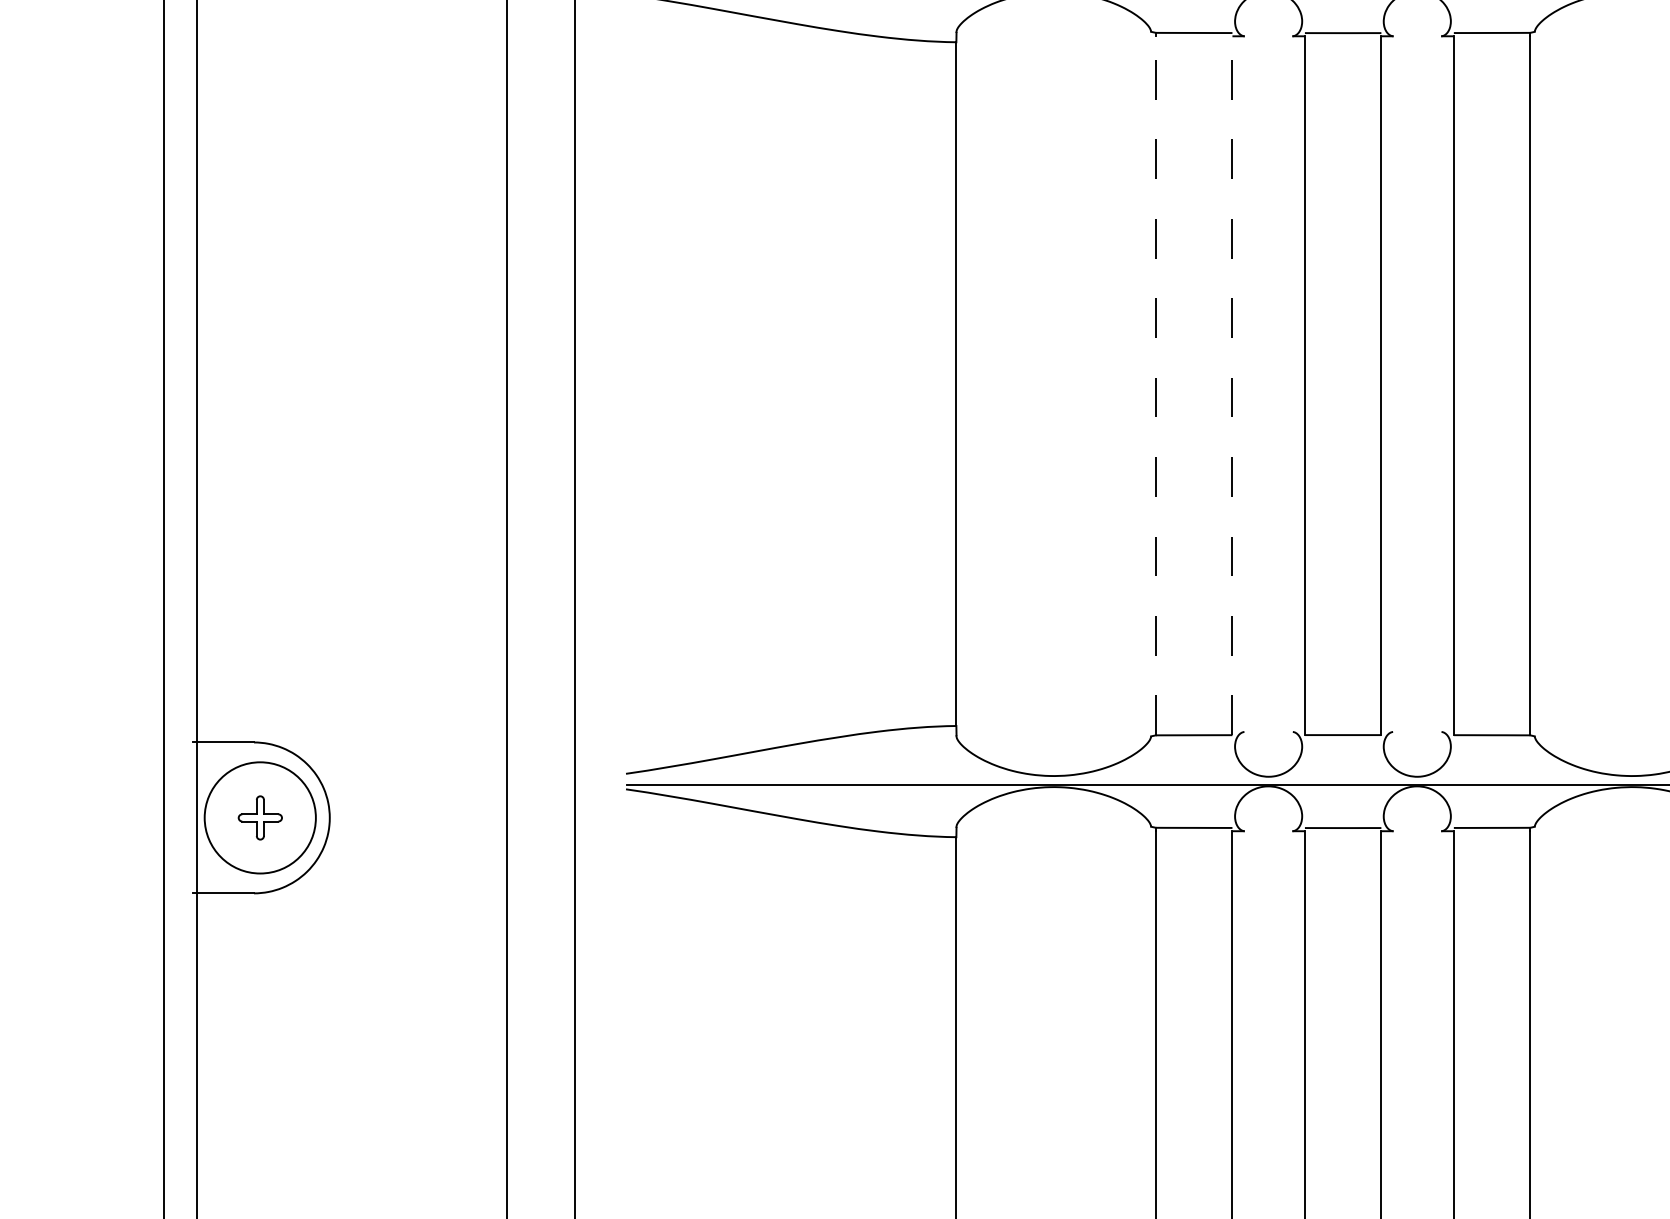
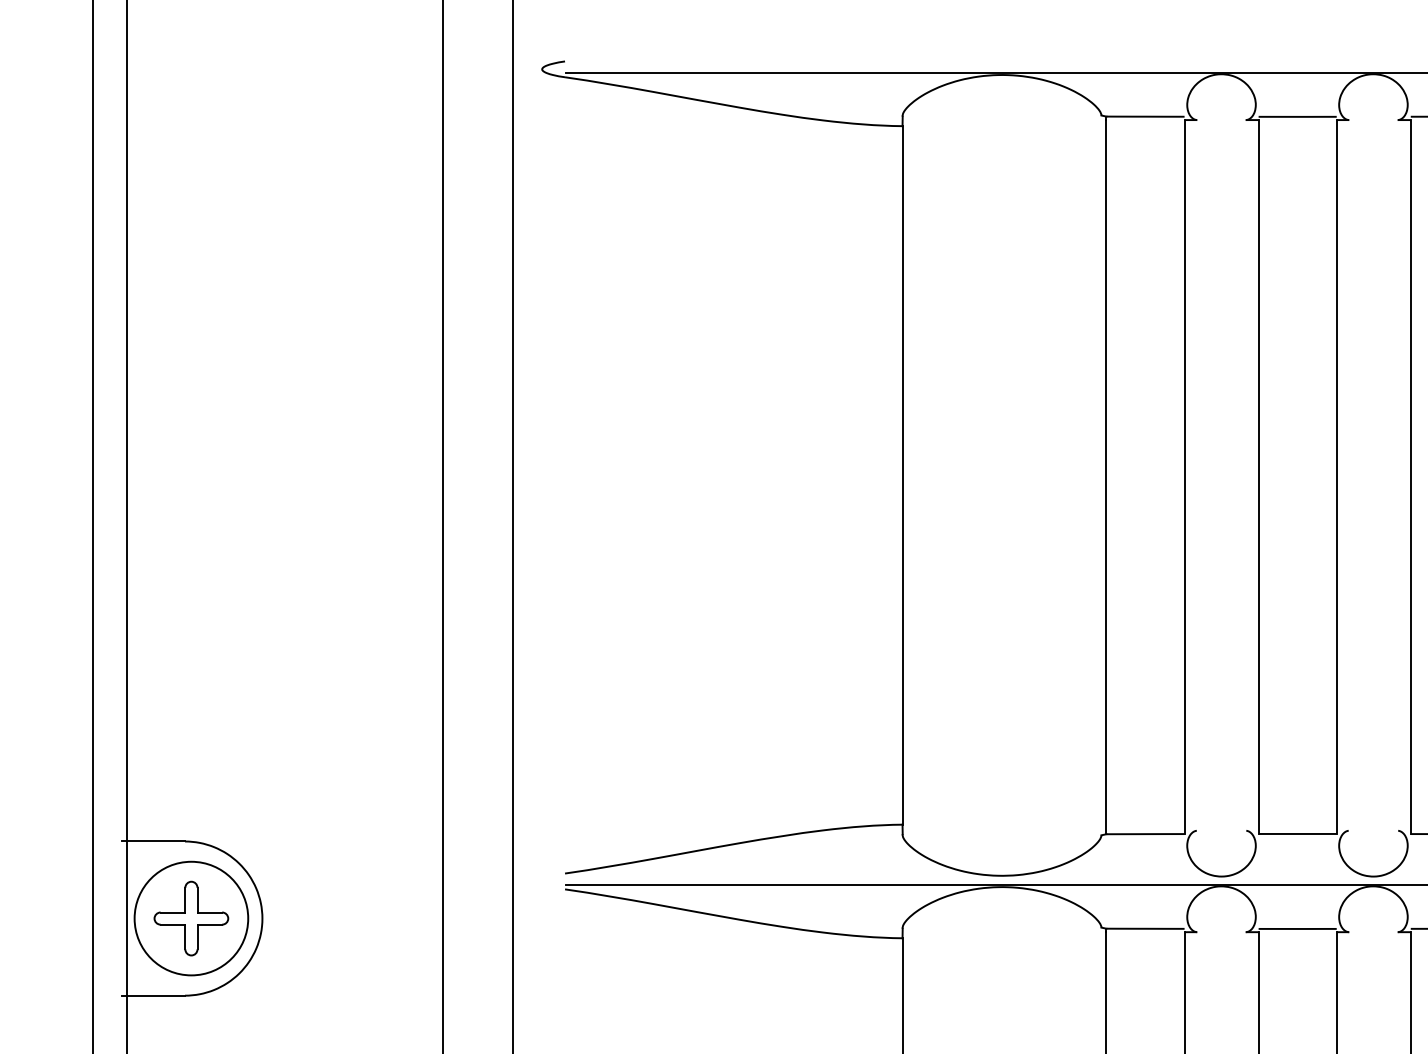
line: (1155, 385) -> (1105, 476), dashed -> solid
line: (1232, 385) -> (1184, 476), dashed -> solid
part: (260, 817) -> (191, 918), size x1.67

